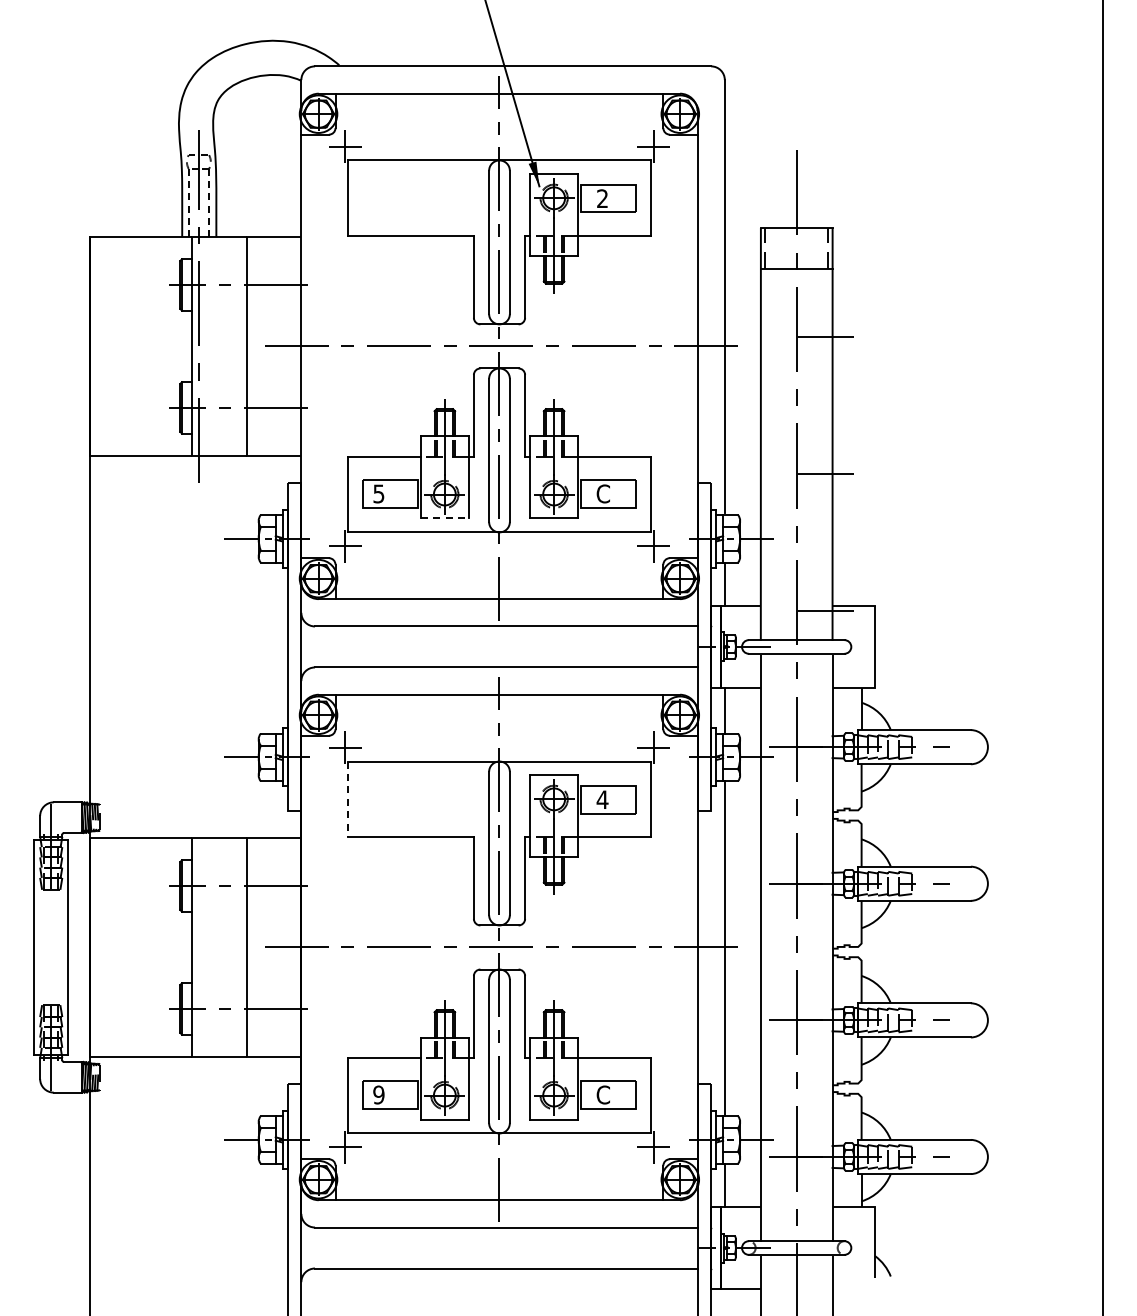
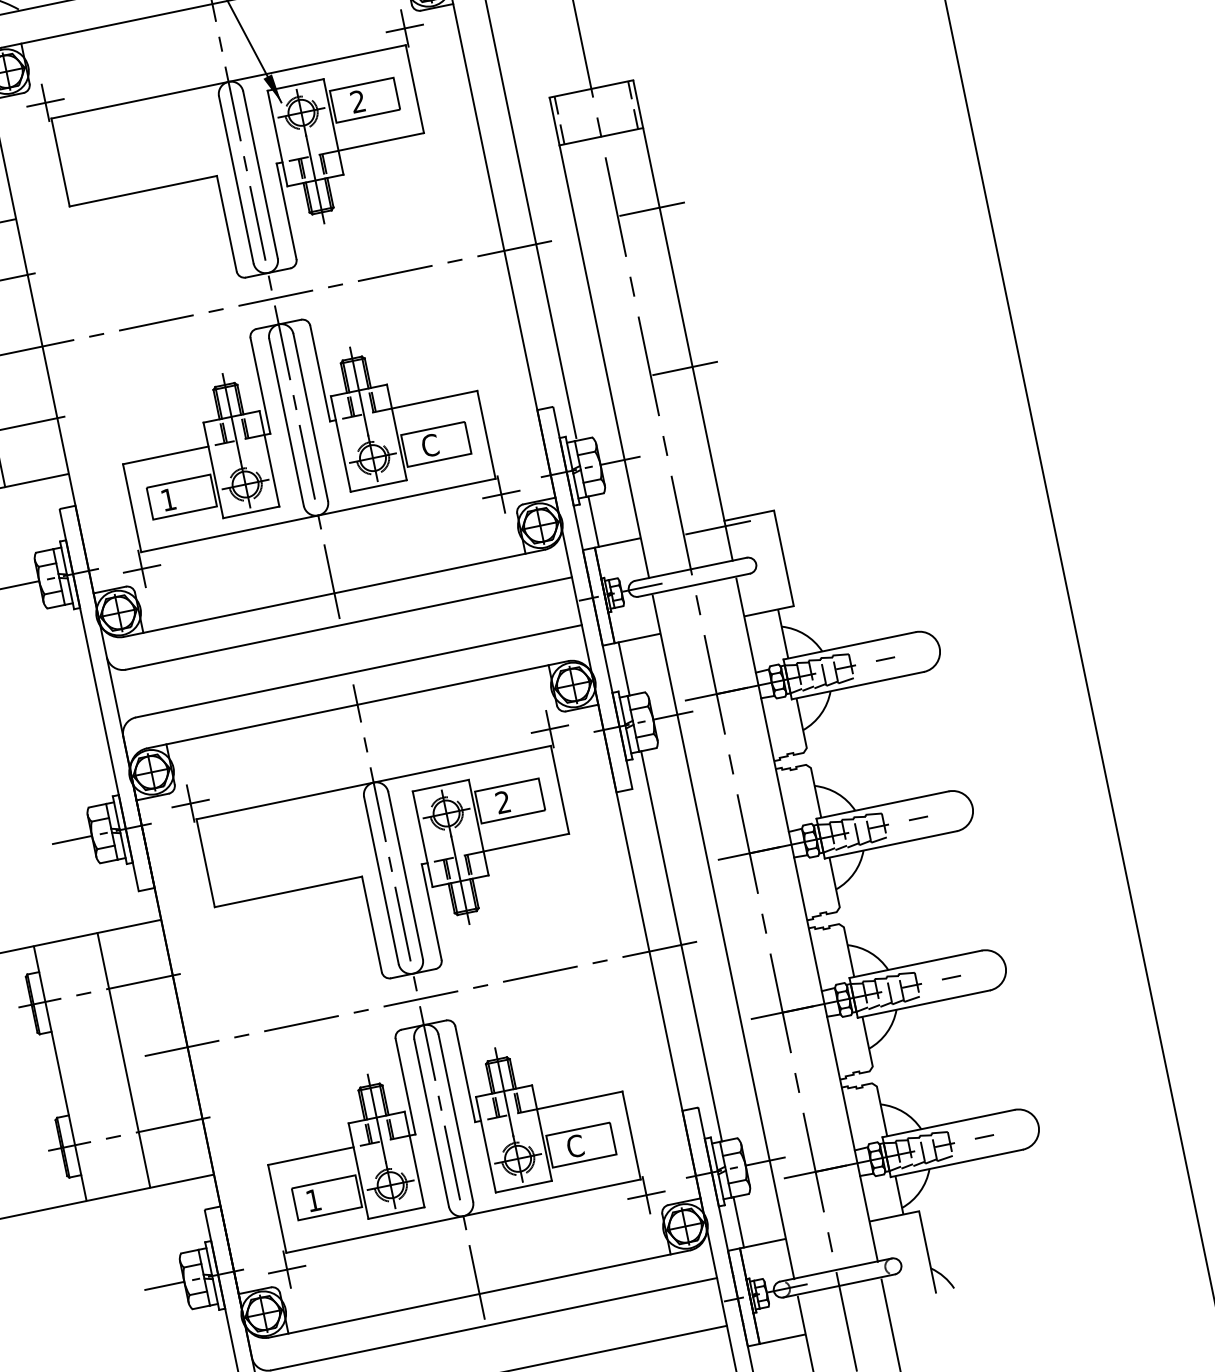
text: (378, 493) -> (167, 499), 5 -> 1
line: (445, 518) -> (252, 512), dashed -> solid
line: (347, 799) -> (205, 863), dashed -> solid
text: (602, 799) -> (502, 802), 4 -> 2
text: (378, 1094) -> (313, 1199), 9 -> 1

